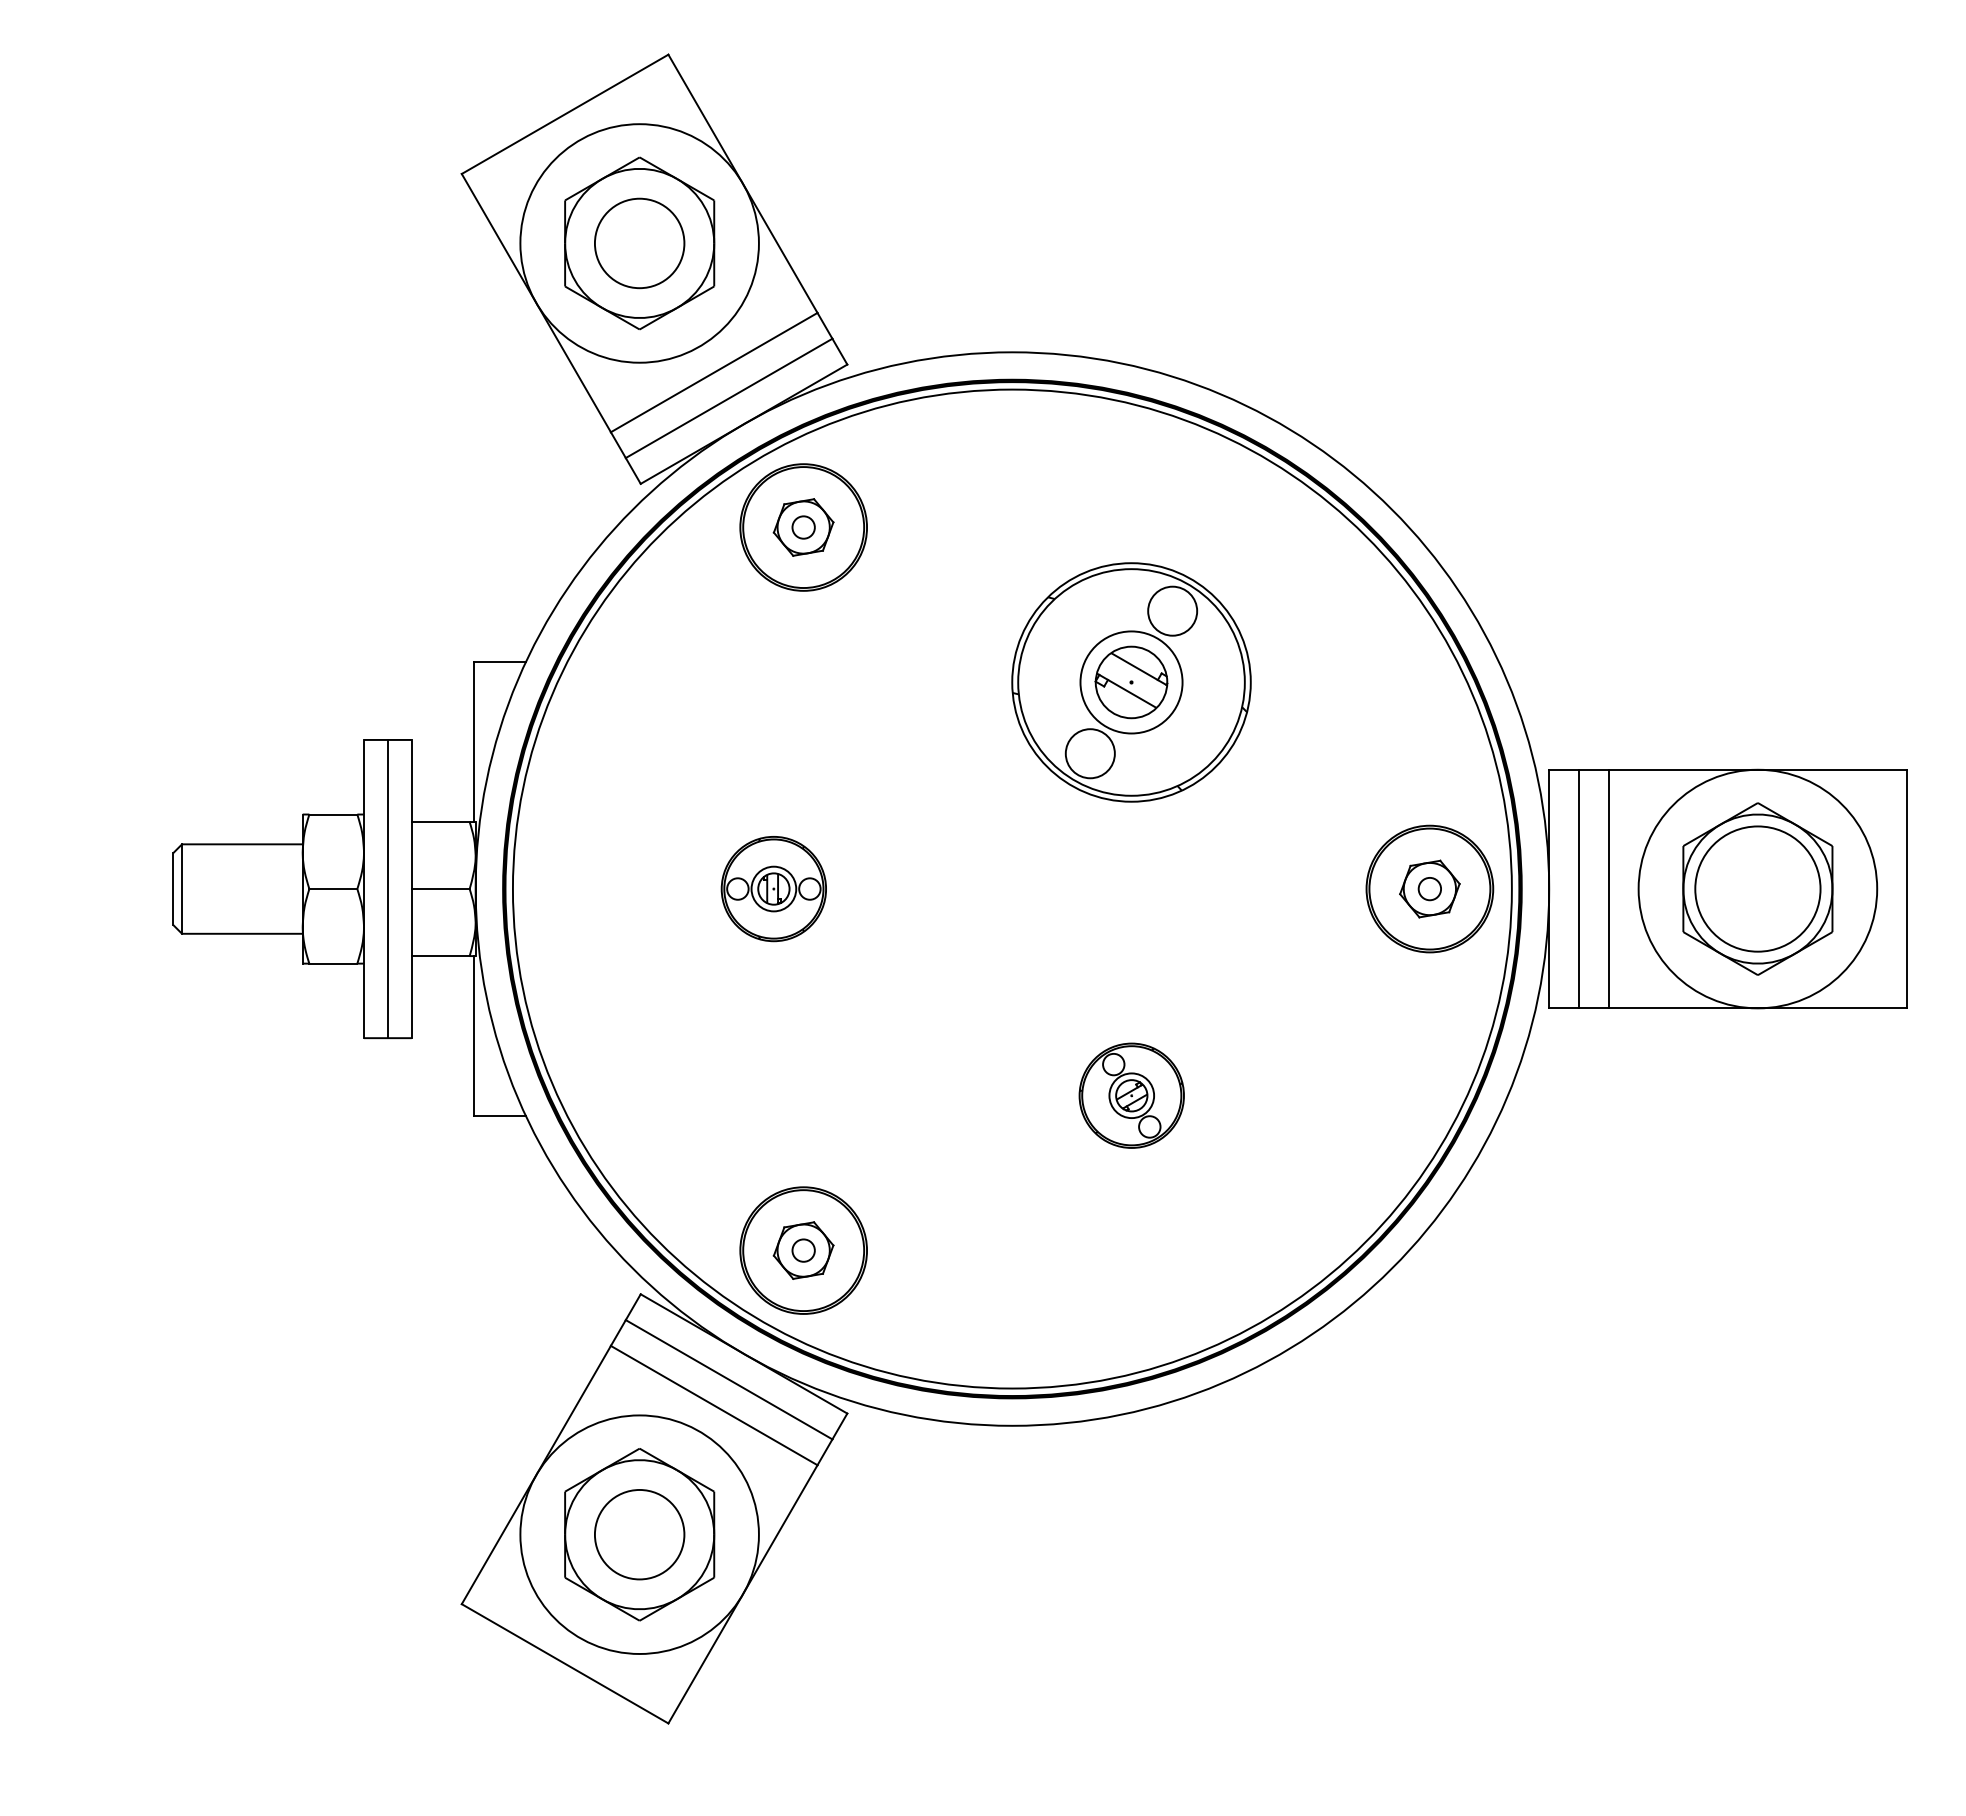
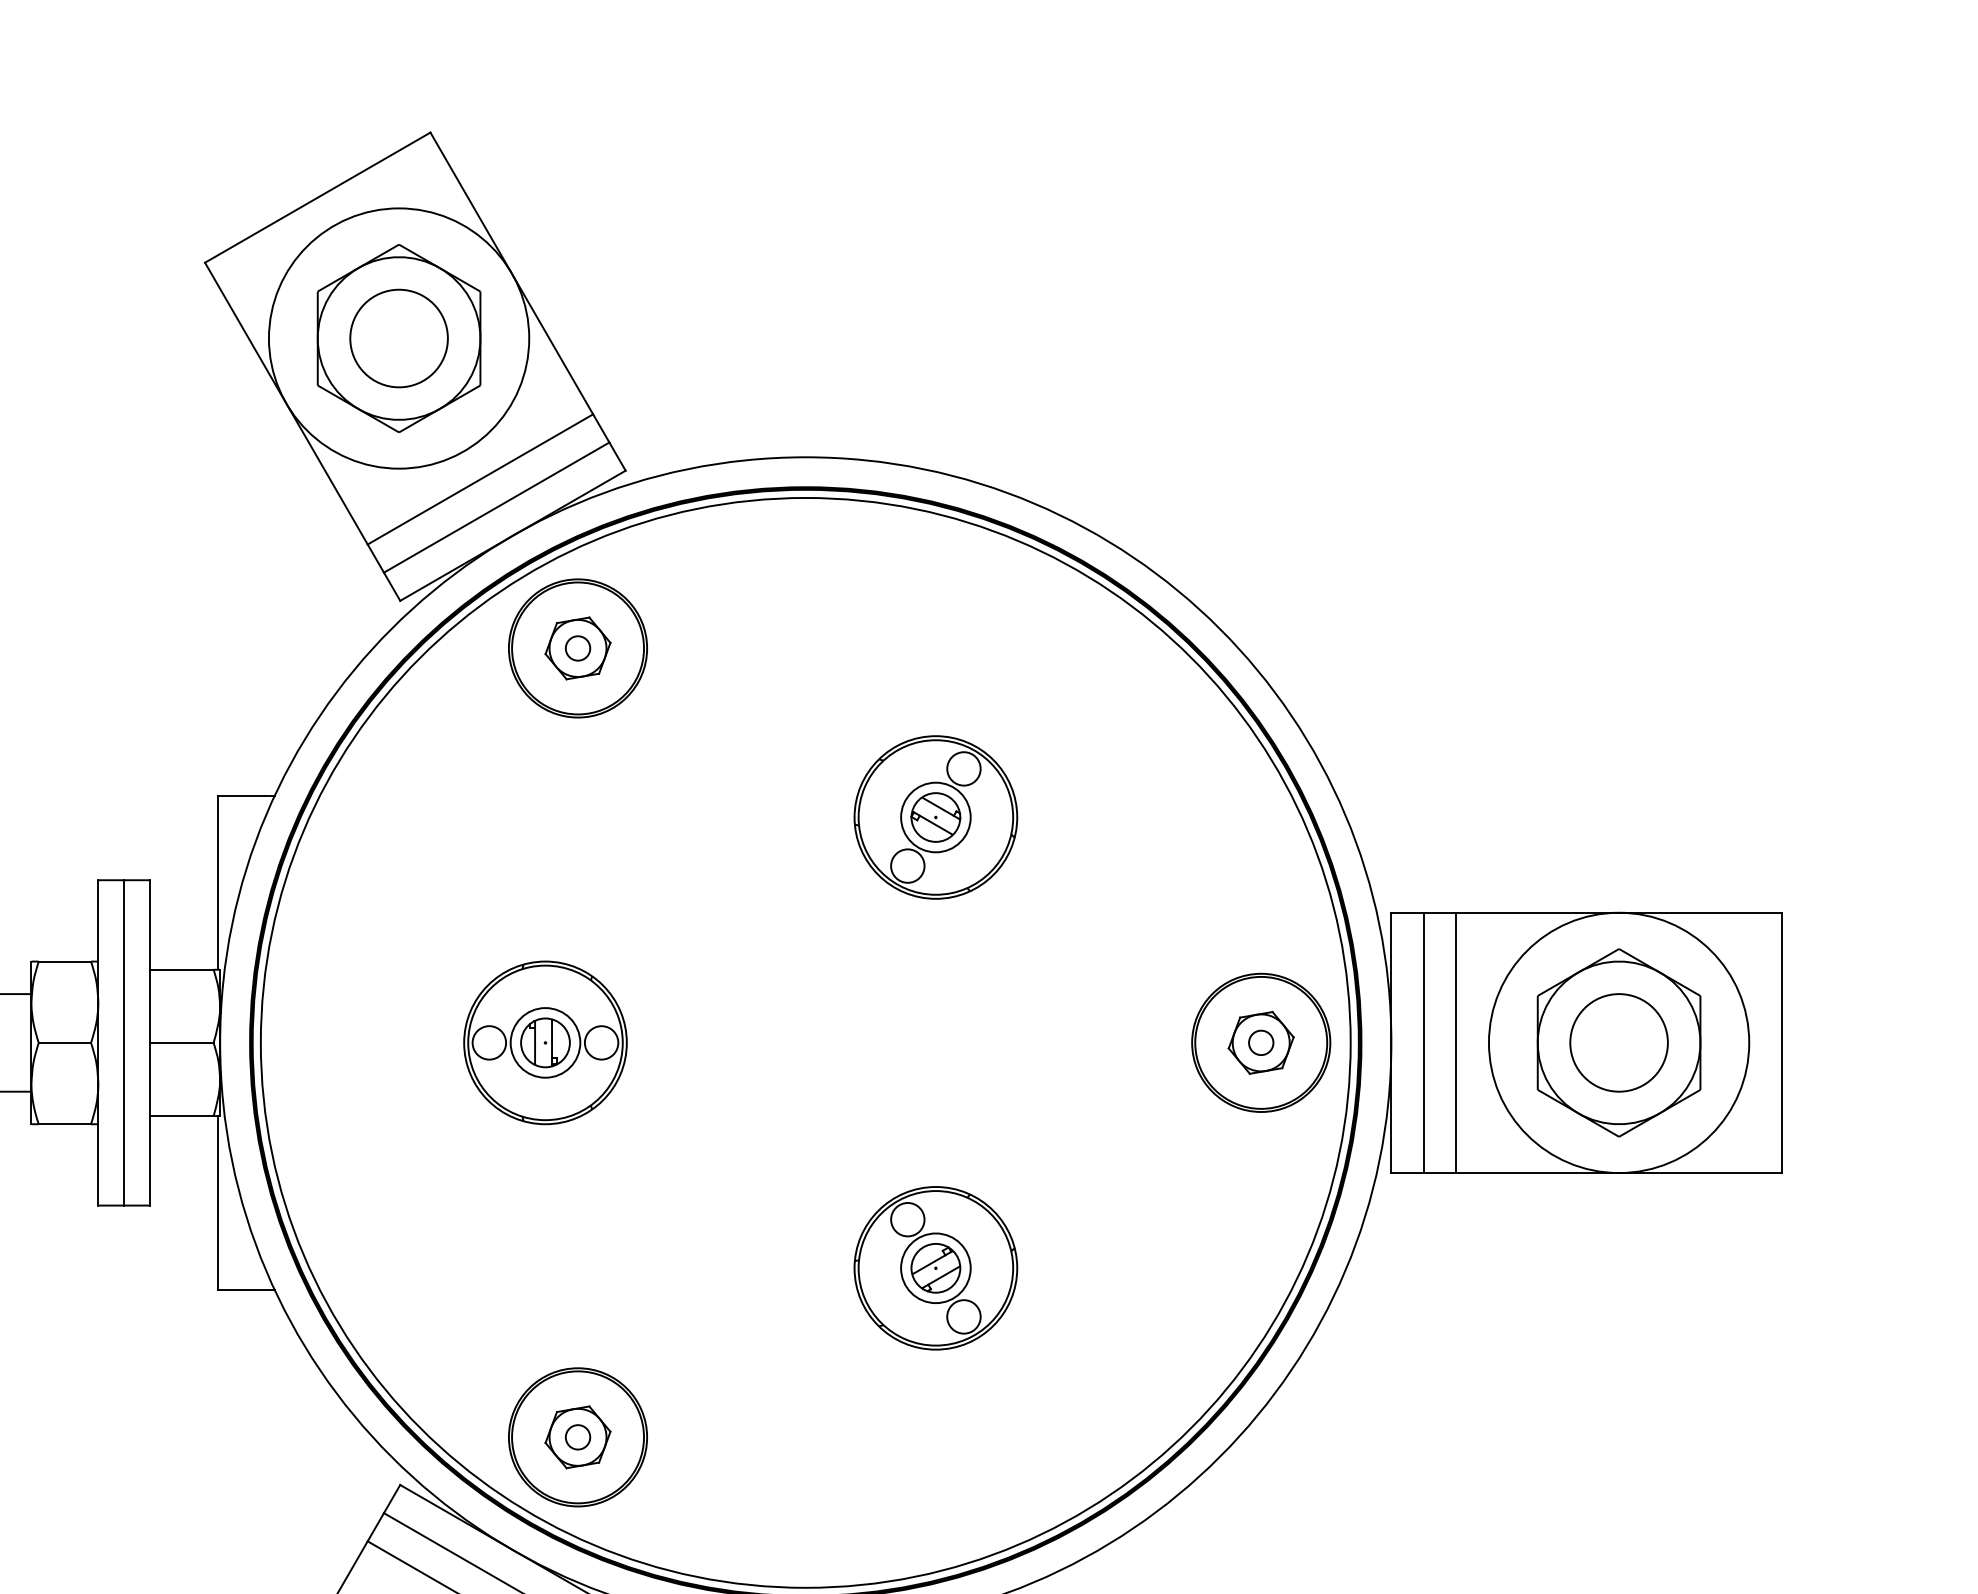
part: (1131, 682) -> (935, 817), size x0.62
part: (773, 888) -> (545, 1042), size x1.43
circle: (1757, 888) -> (1618, 1042), size x0.71
part: (1131, 1095) -> (935, 1268), size x1.43

